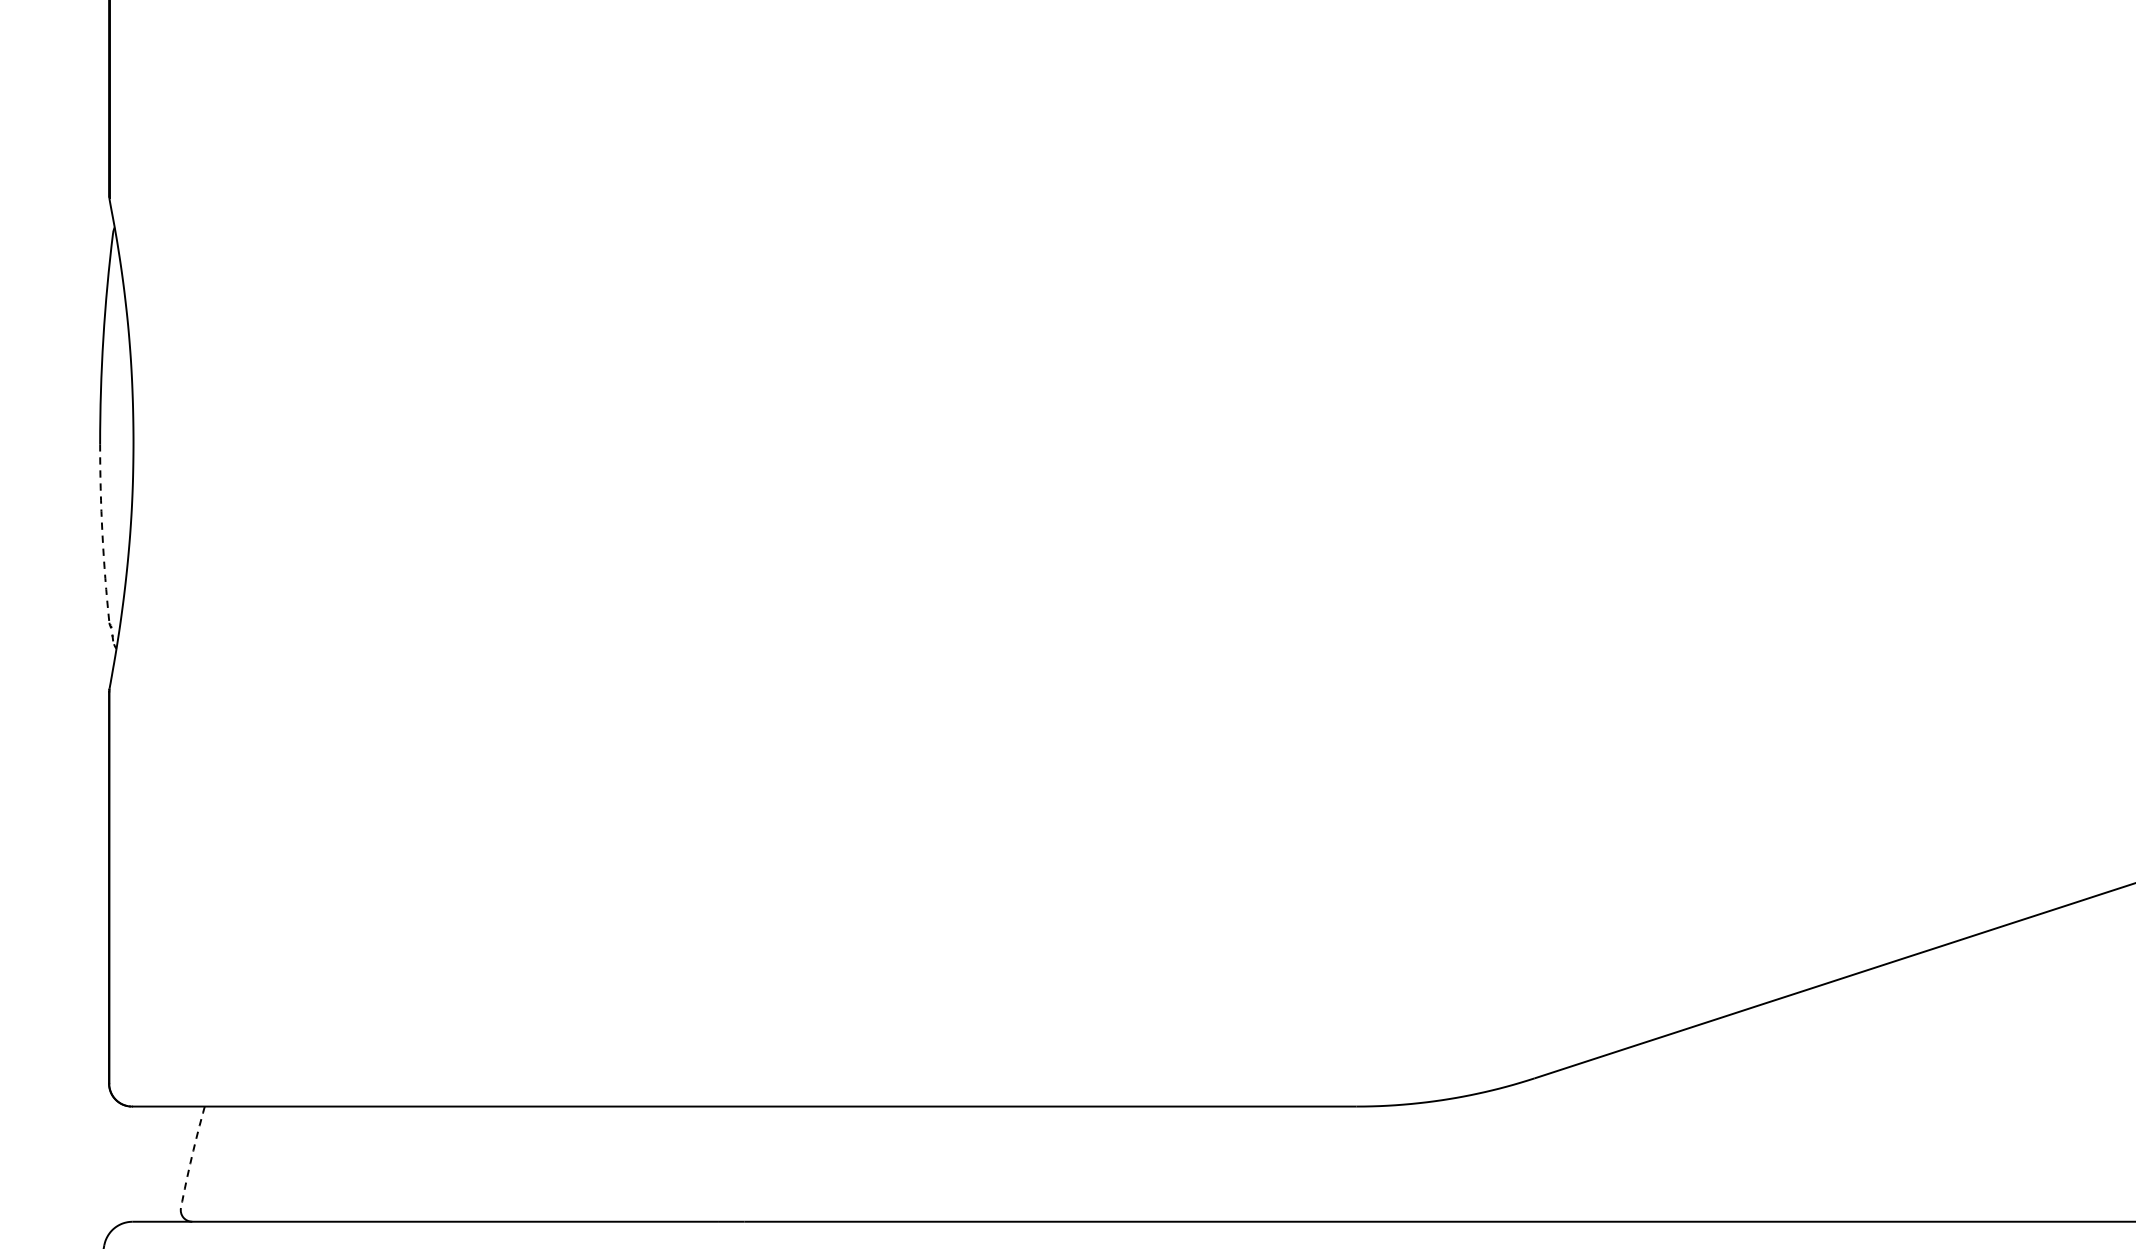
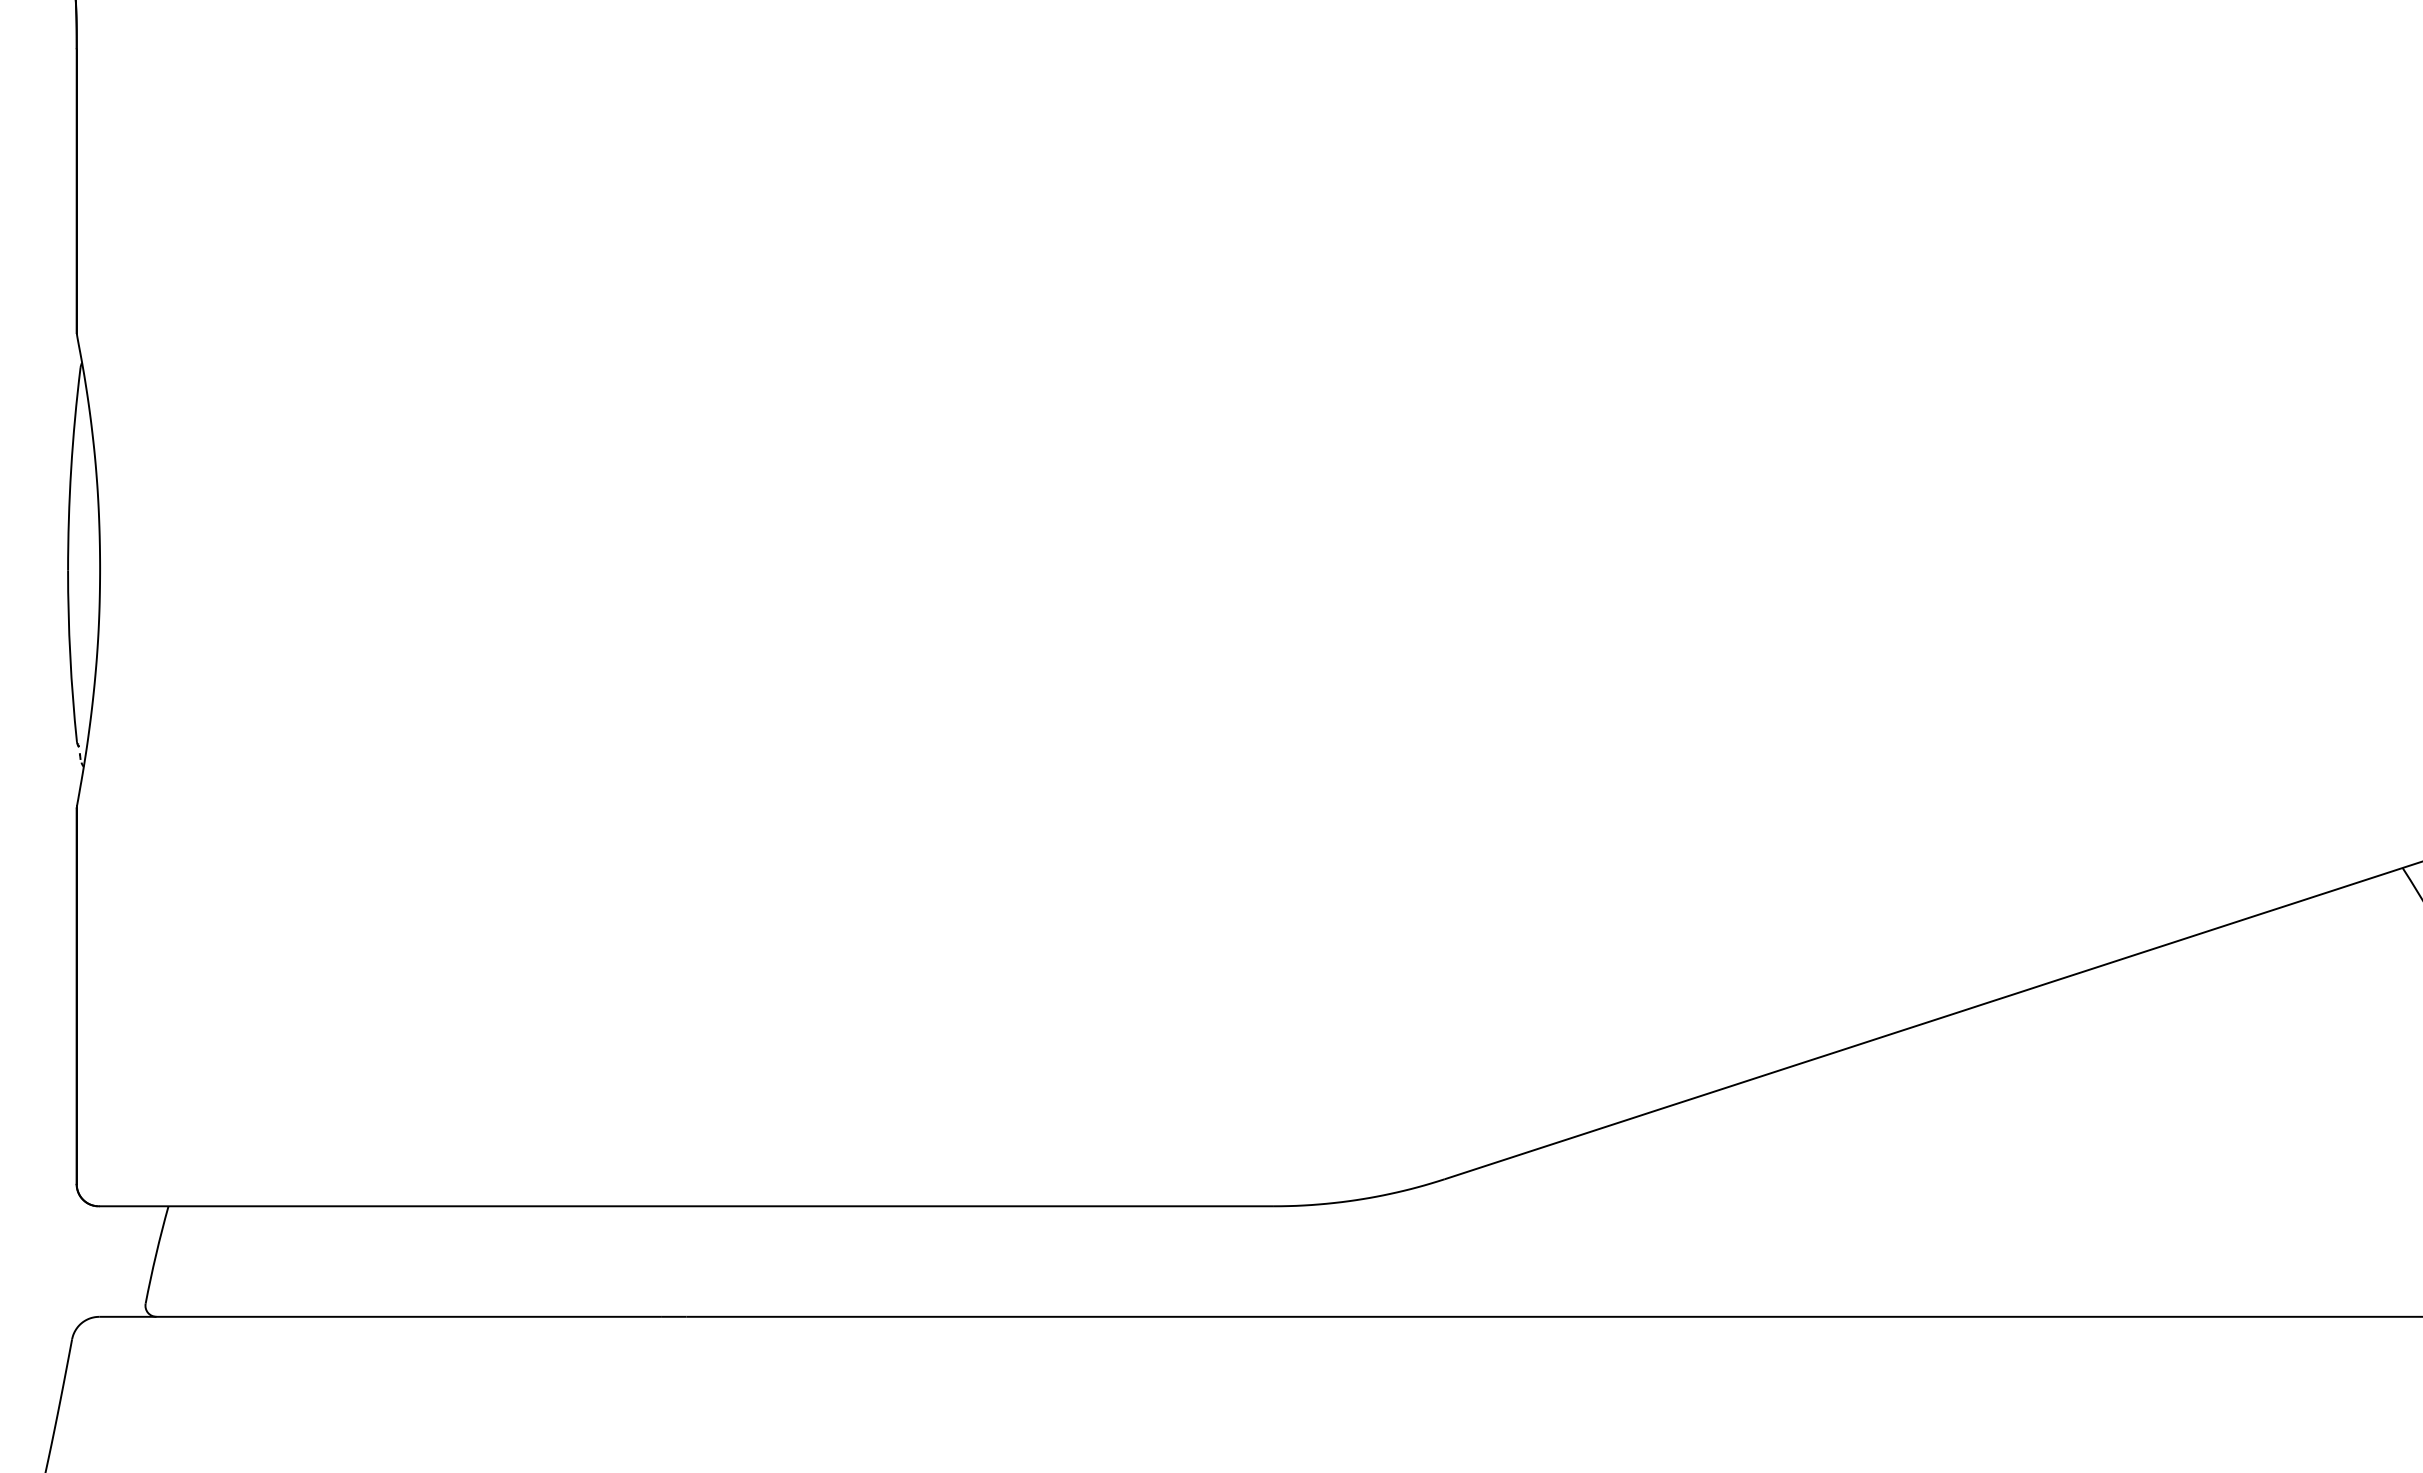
arc: (102, 533) -> (70, 656), dashed -> solid
arc: (192, 1156) -> (156, 1254), dashed -> solid

